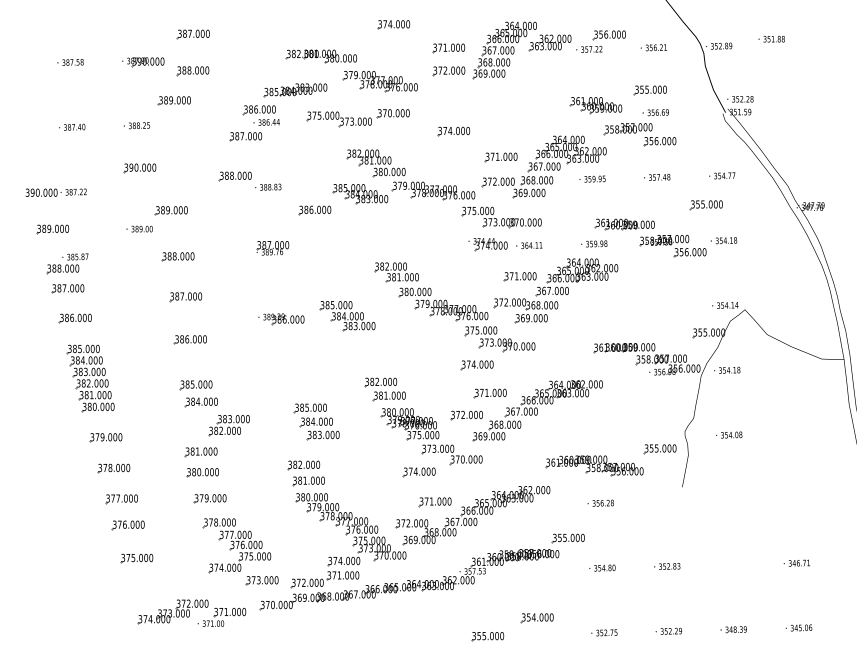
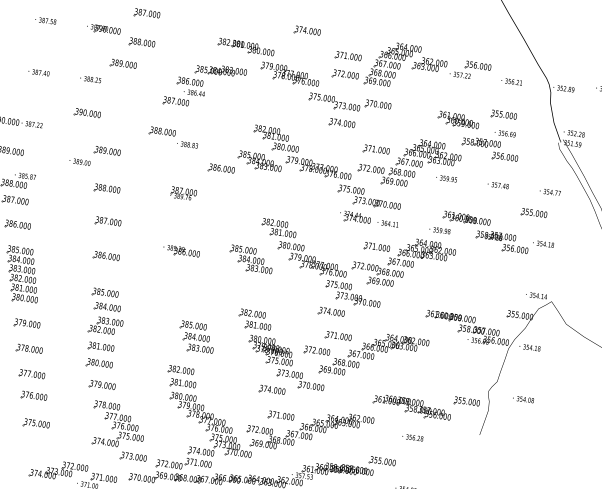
part: (357, 118) -> (348, 104), moved
part: (347, 316) -> (251, 260), moved
part: (228, 425) -> (105, 326), moved

